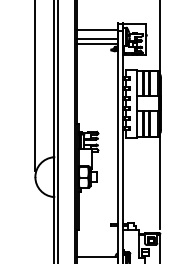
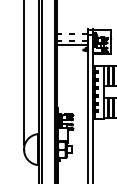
line: (96, 29) -> (71, 34), solid -> dashed
line: (96, 38) -> (71, 41), solid -> dashed

